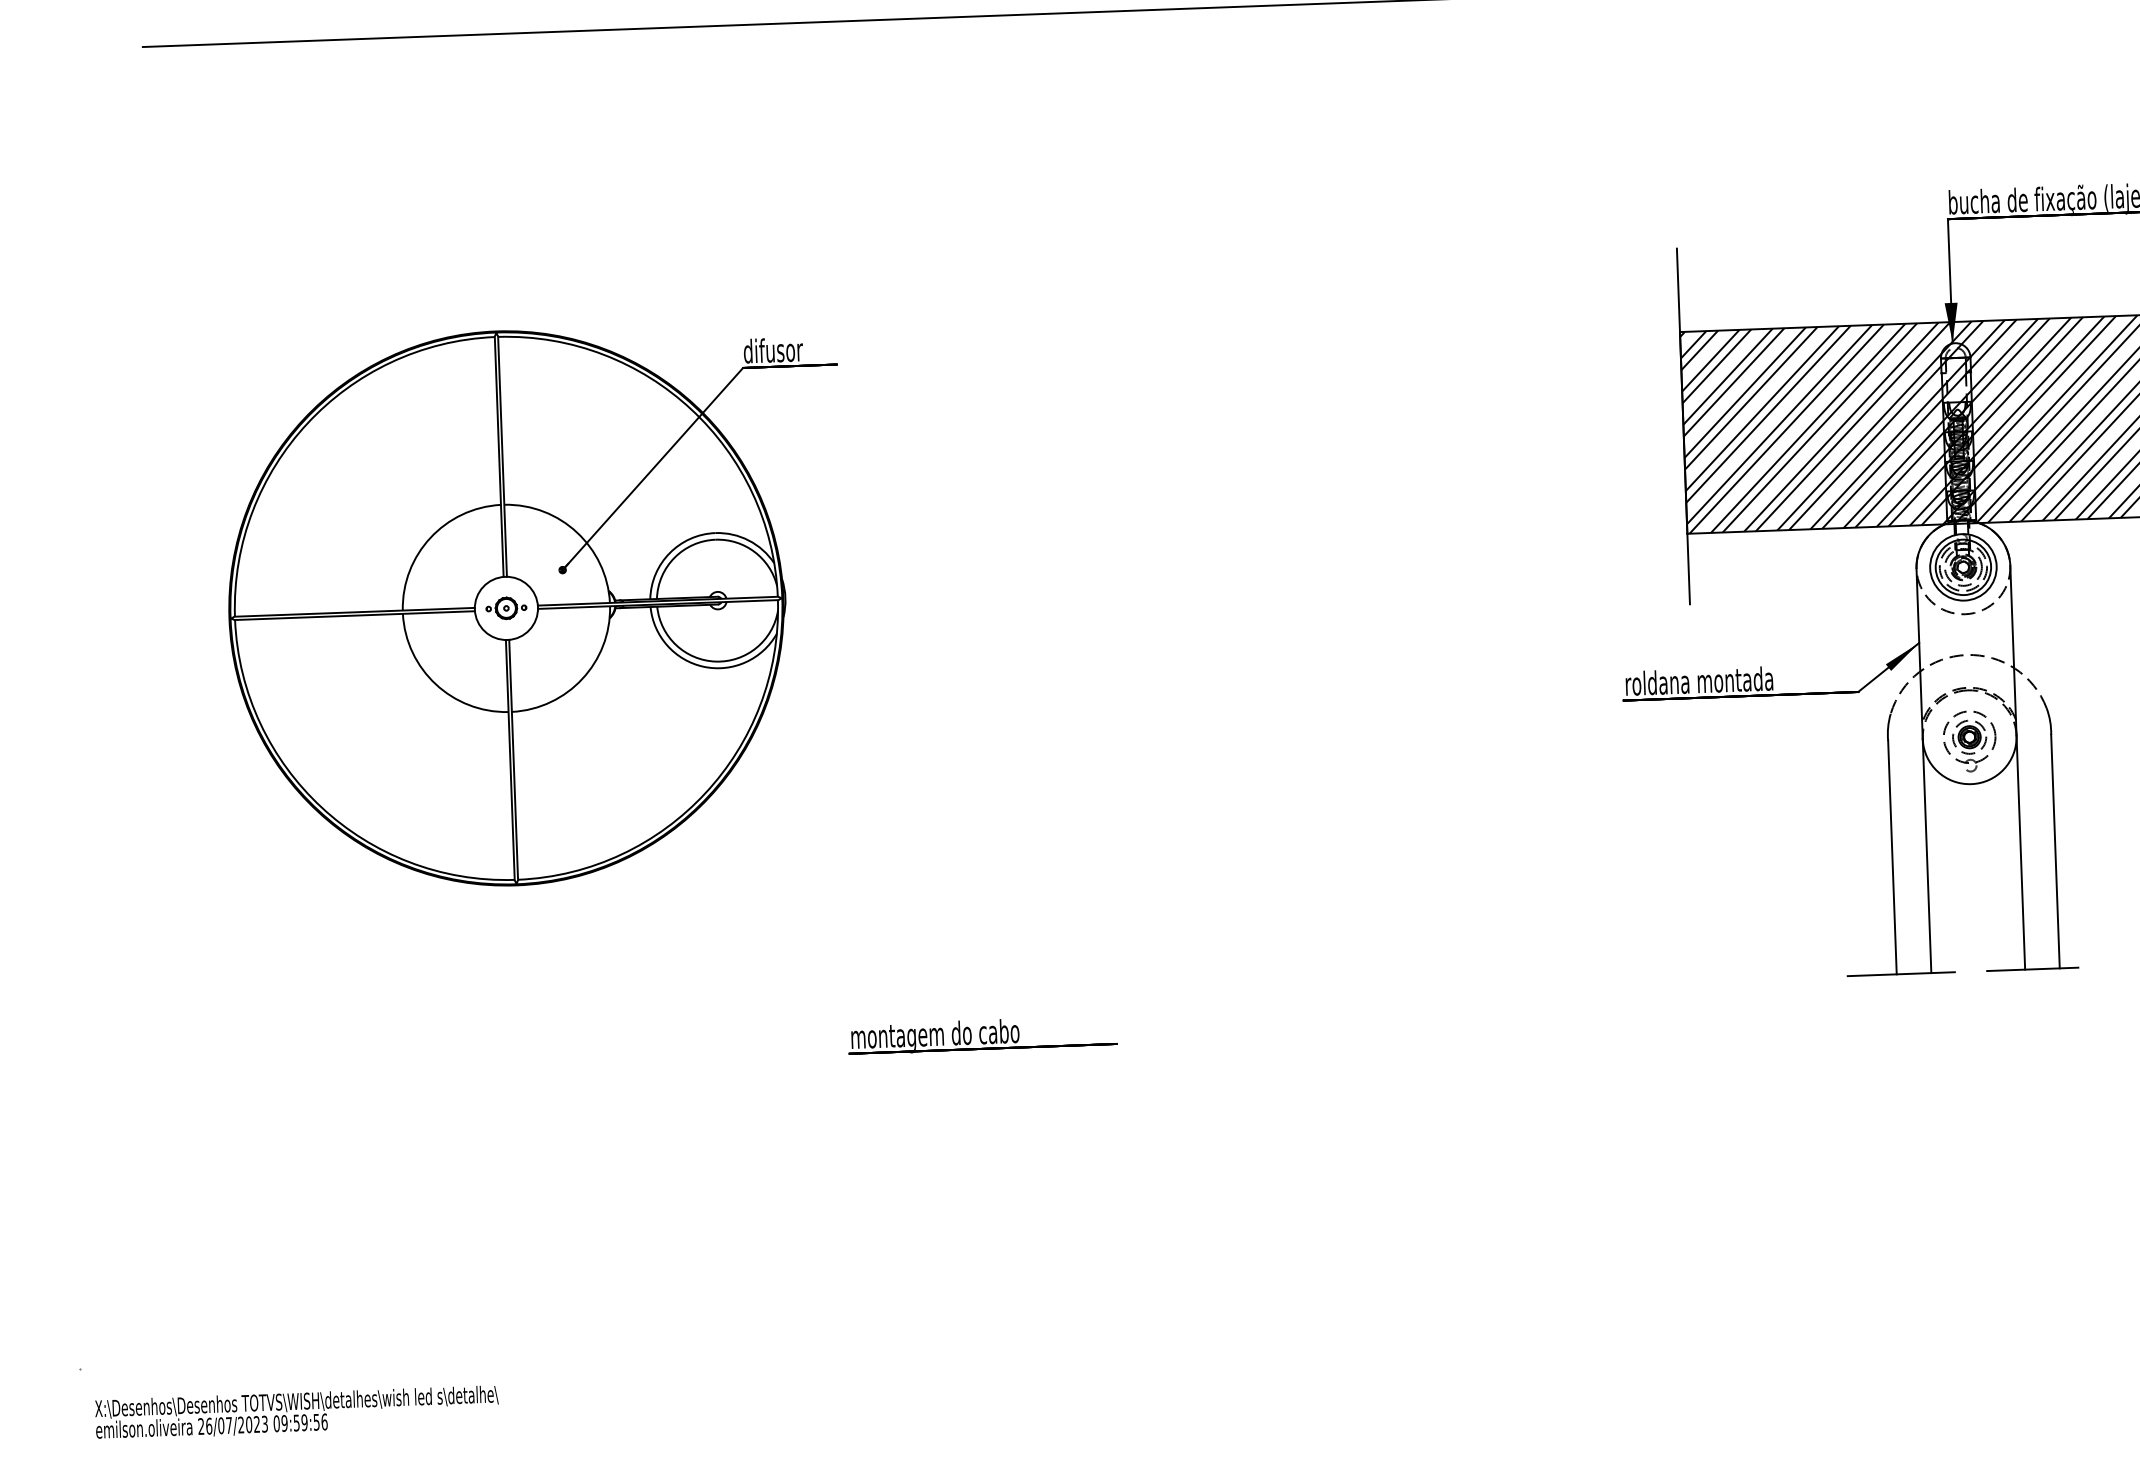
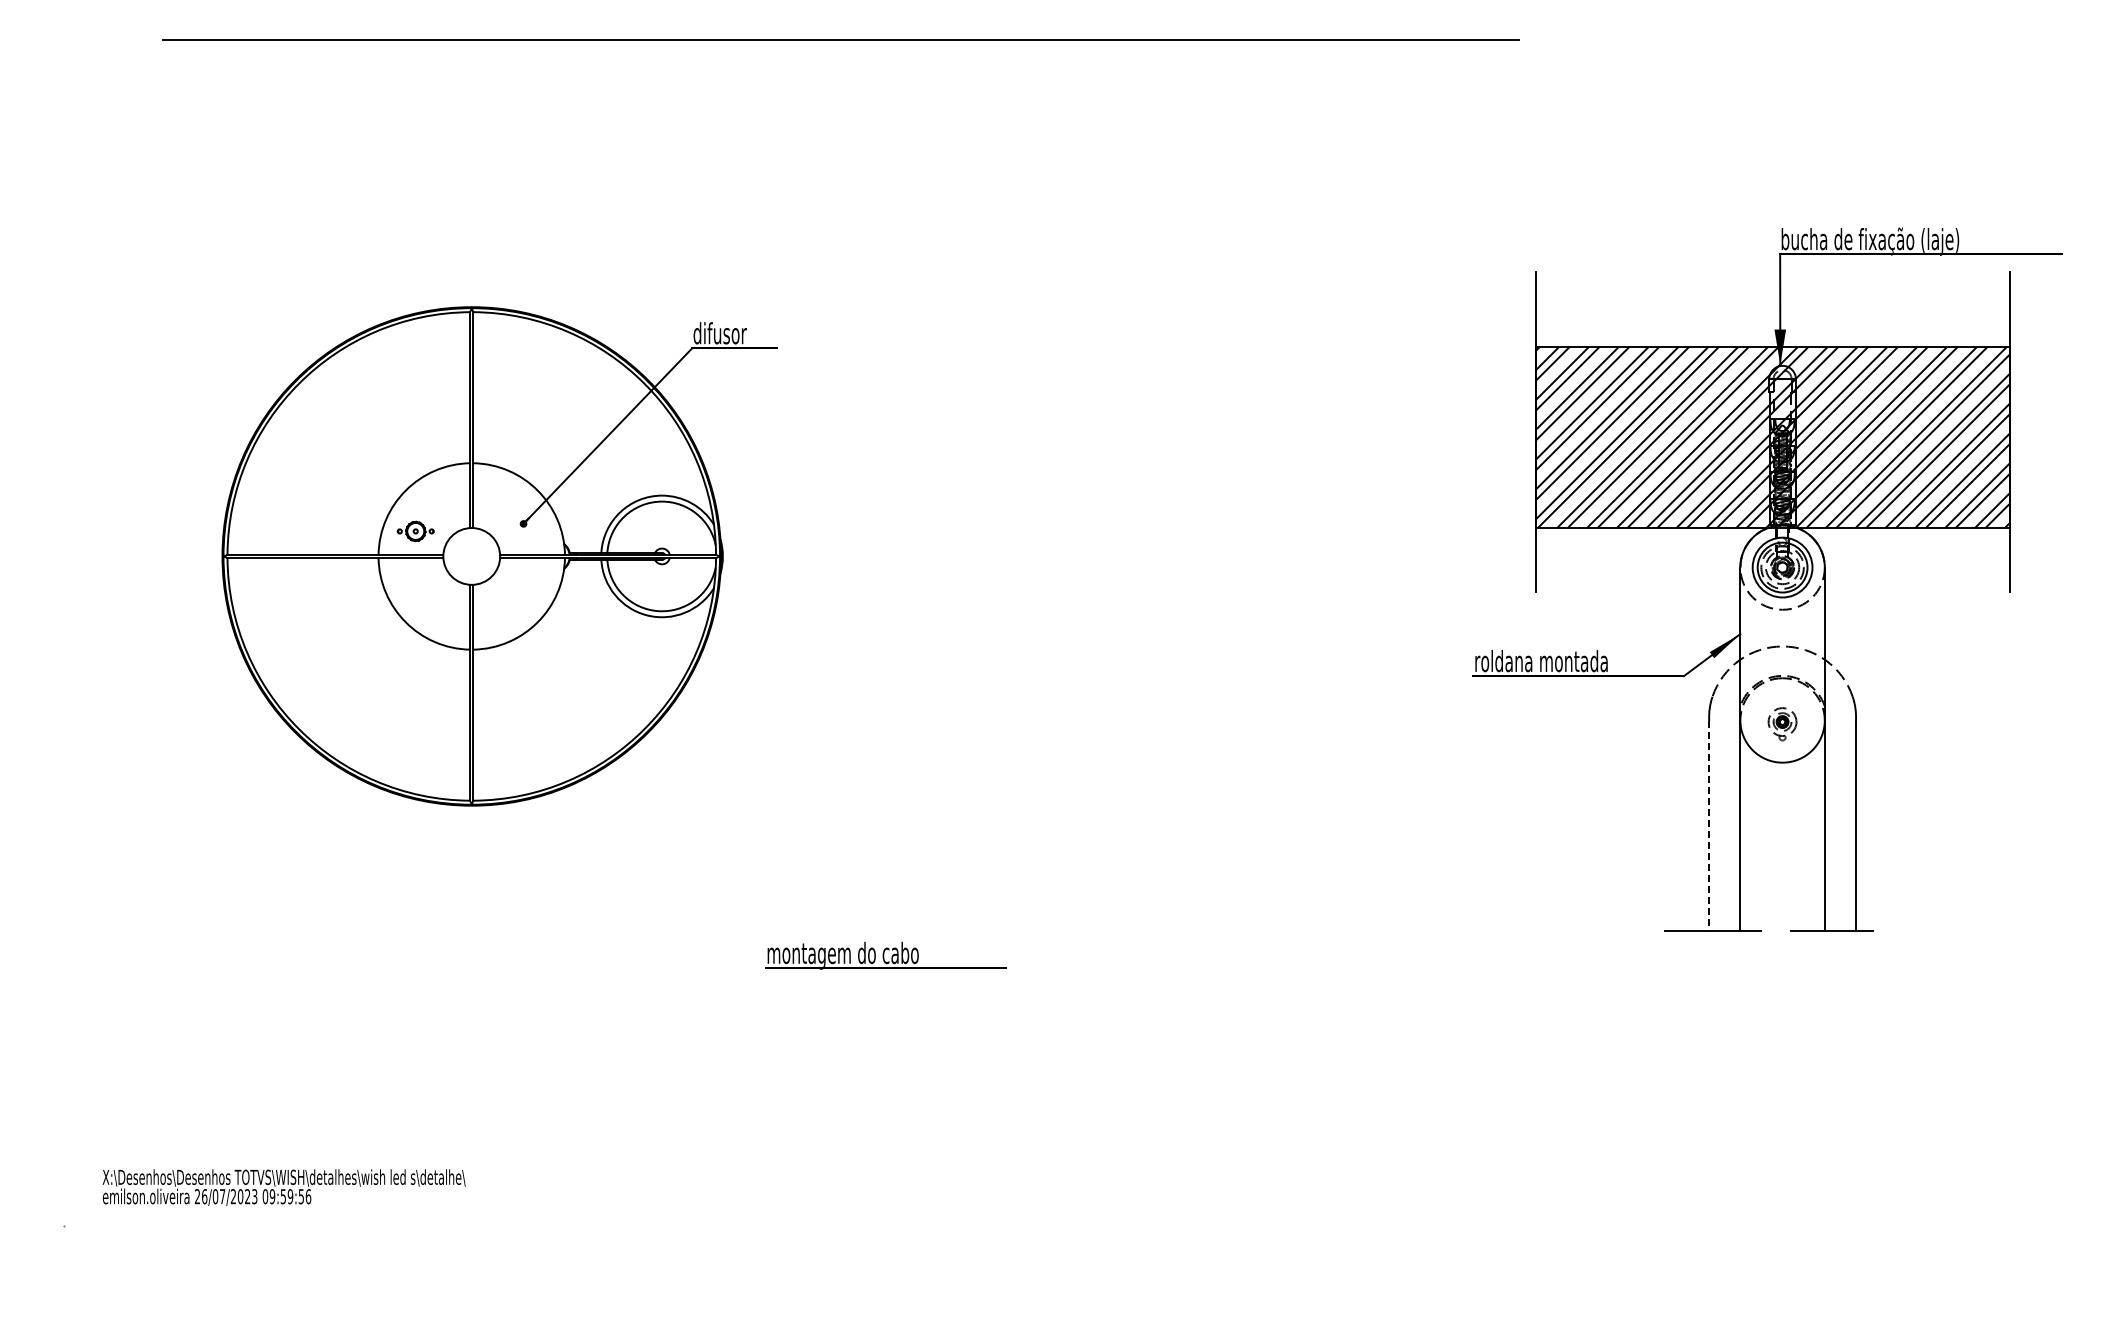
part: (506, 607) -> (415, 530), moved
part: (1969, 741) -> (1782, 724), size x0.6
line: (1892, 858) -> (1709, 826), solid -> dashed
text: (296, 1412) -> (283, 1187), moved

